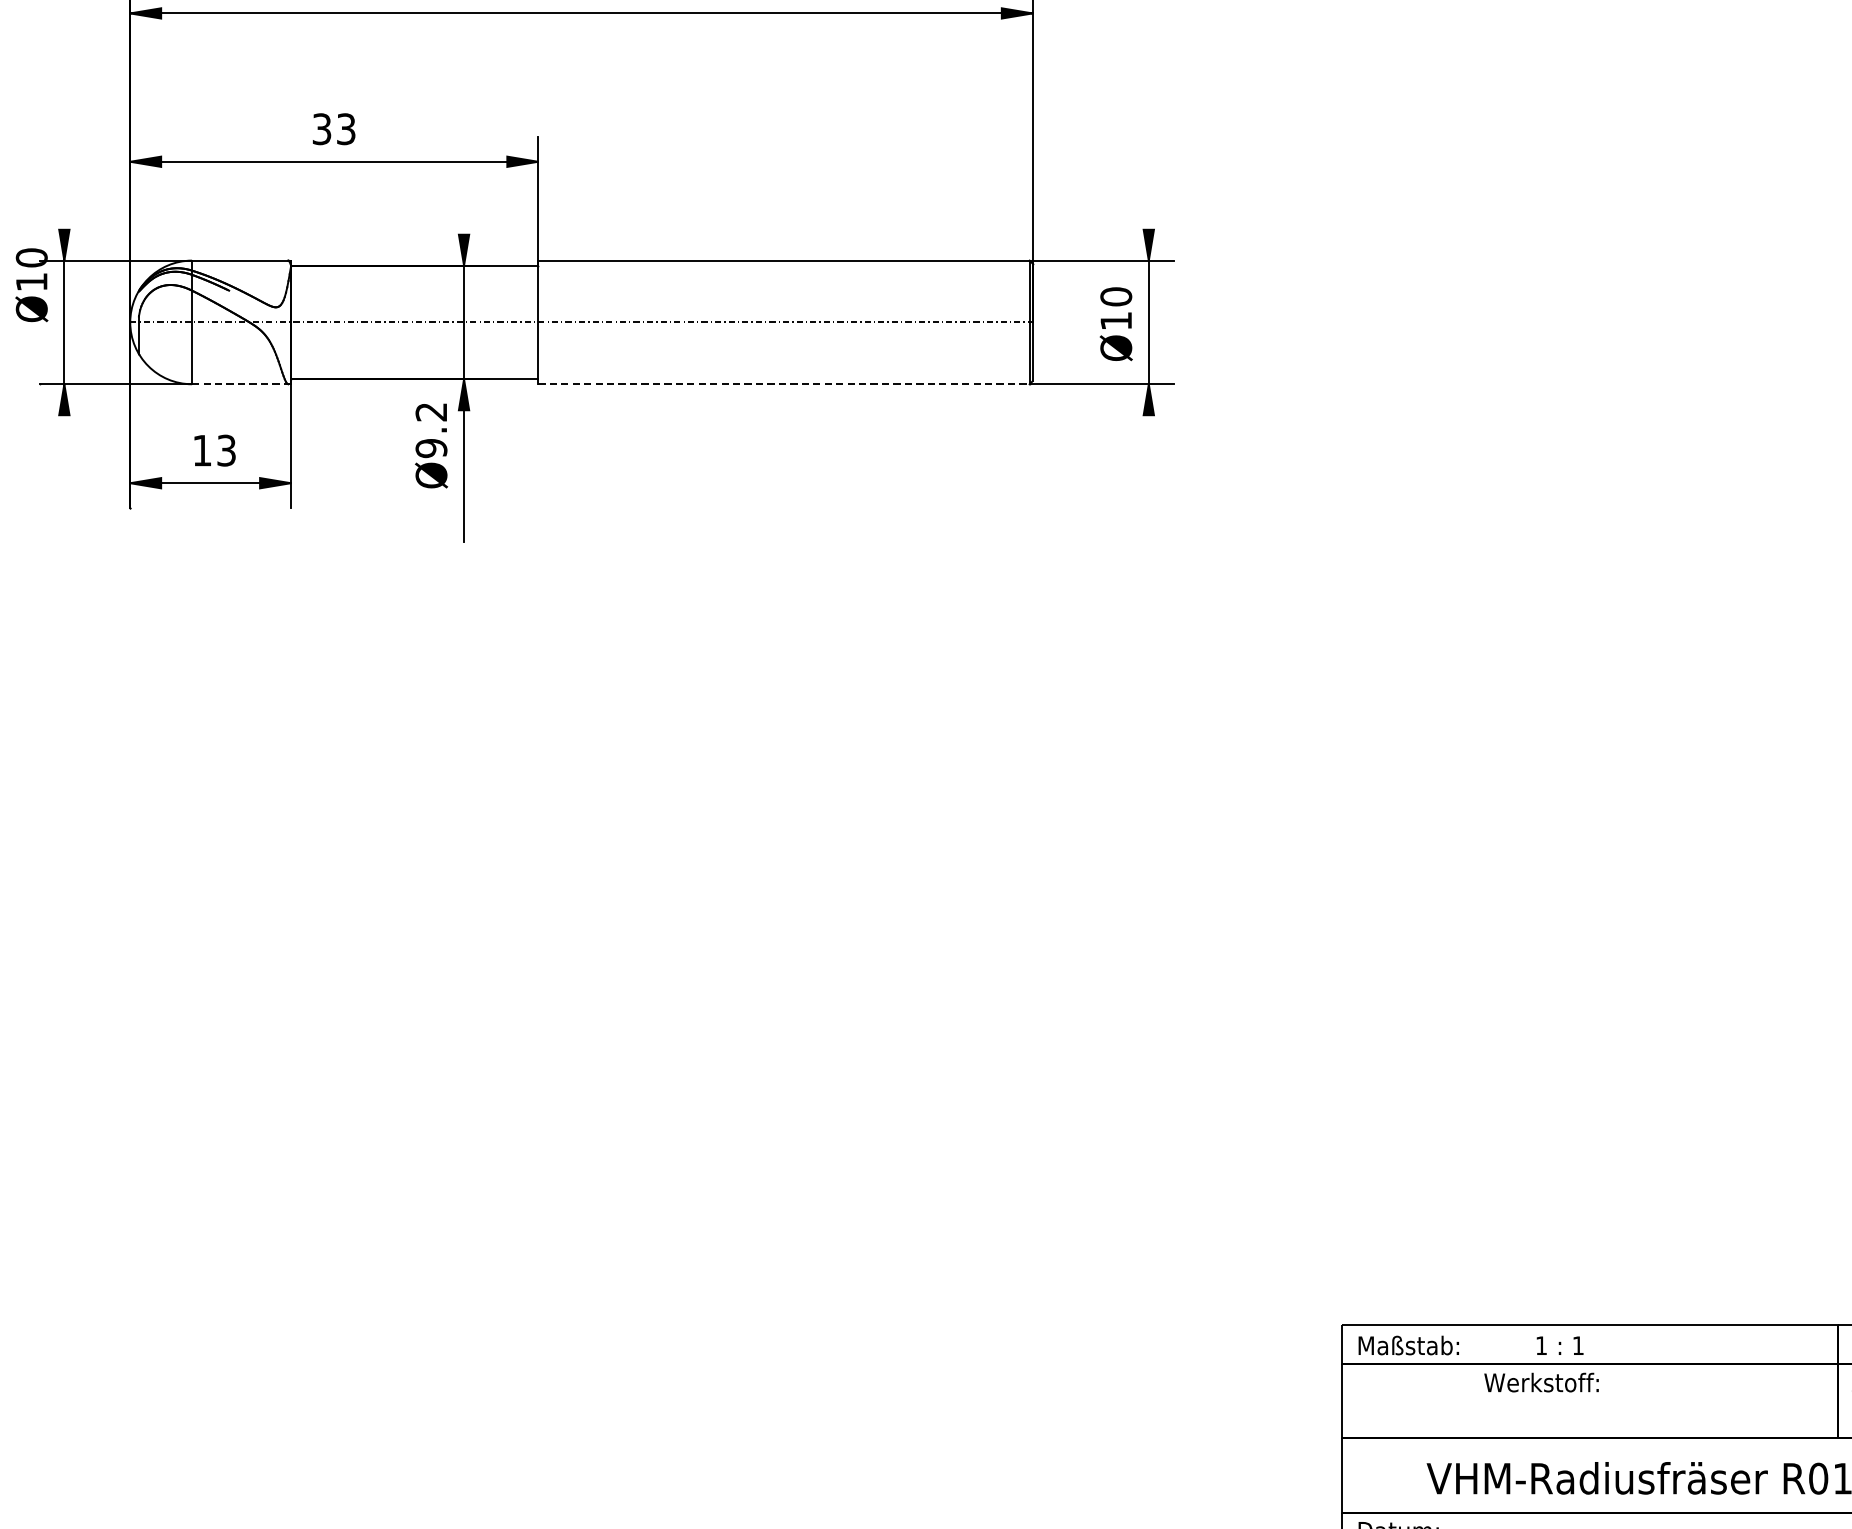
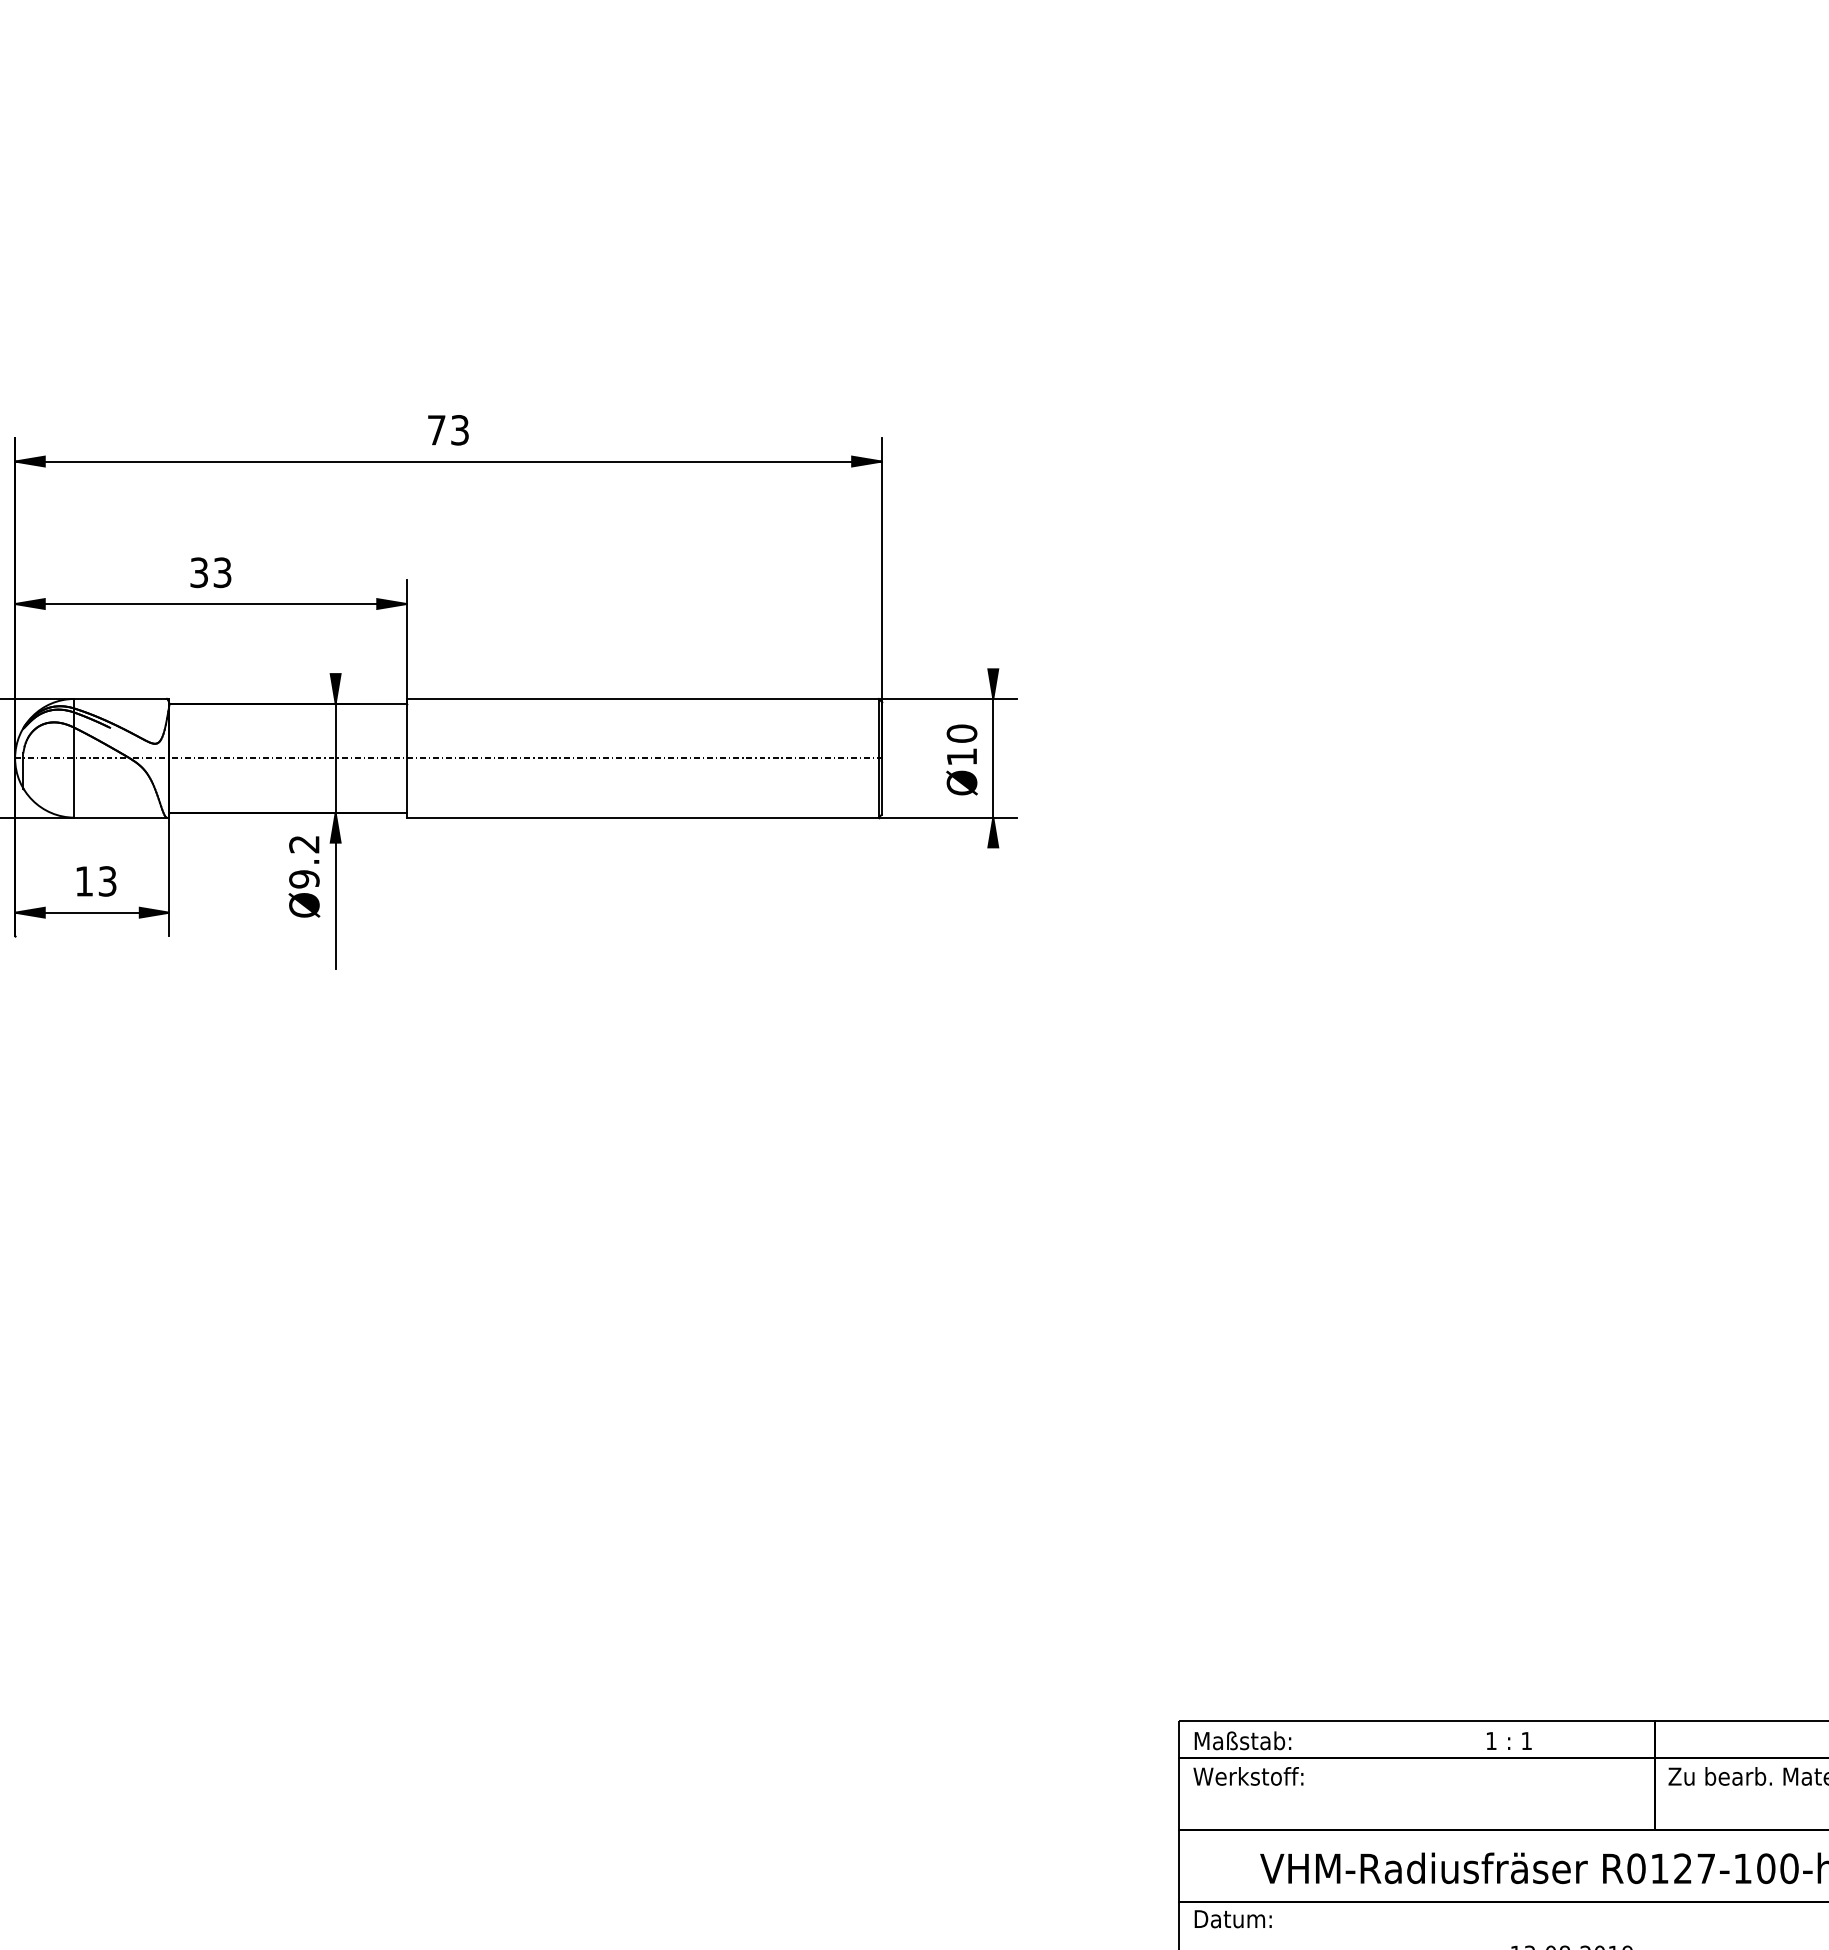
line: (242, 384) -> (122, 817), dashed -> solid
line: (783, 384) -> (642, 817), dashed -> solid
text: (1560, 1345) -> (1509, 1740), moved
text: (1541, 1382) -> (1248, 1776), moved

